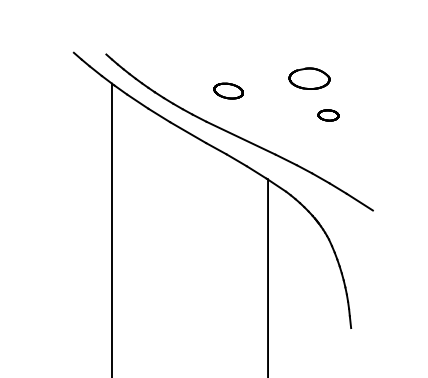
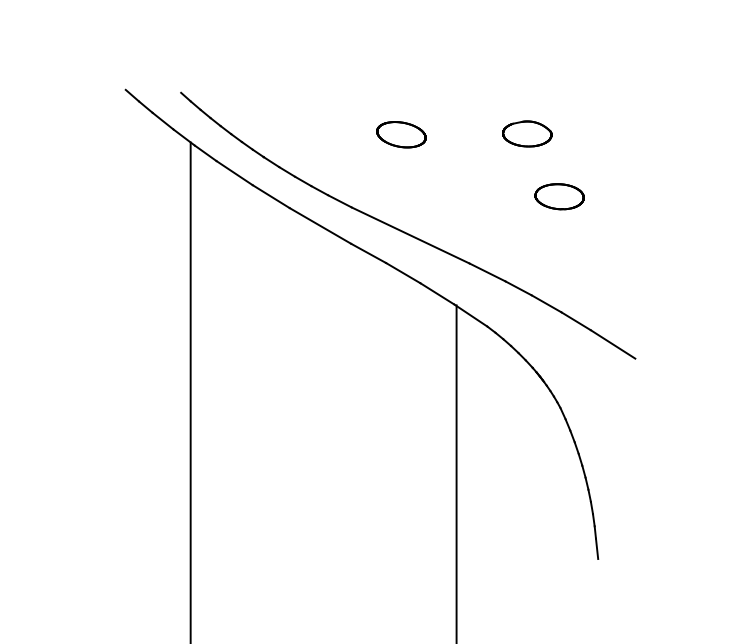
part: (309, 78) -> (527, 133), size x0.71
part: (228, 90) -> (401, 133), moved
part: (328, 115) -> (559, 196), size x1.43

